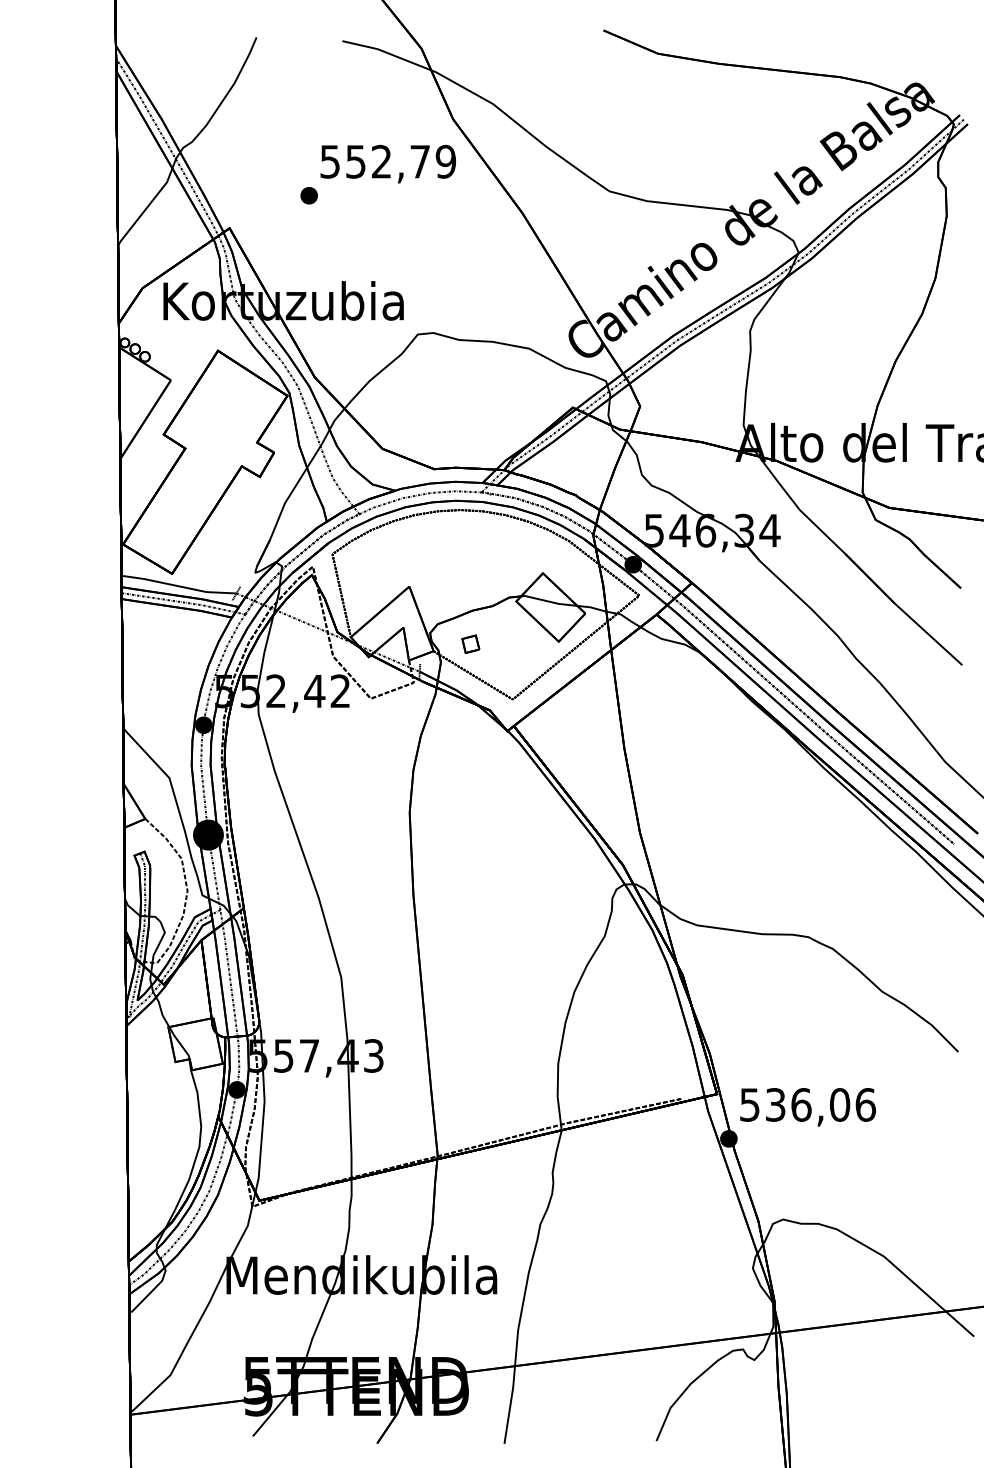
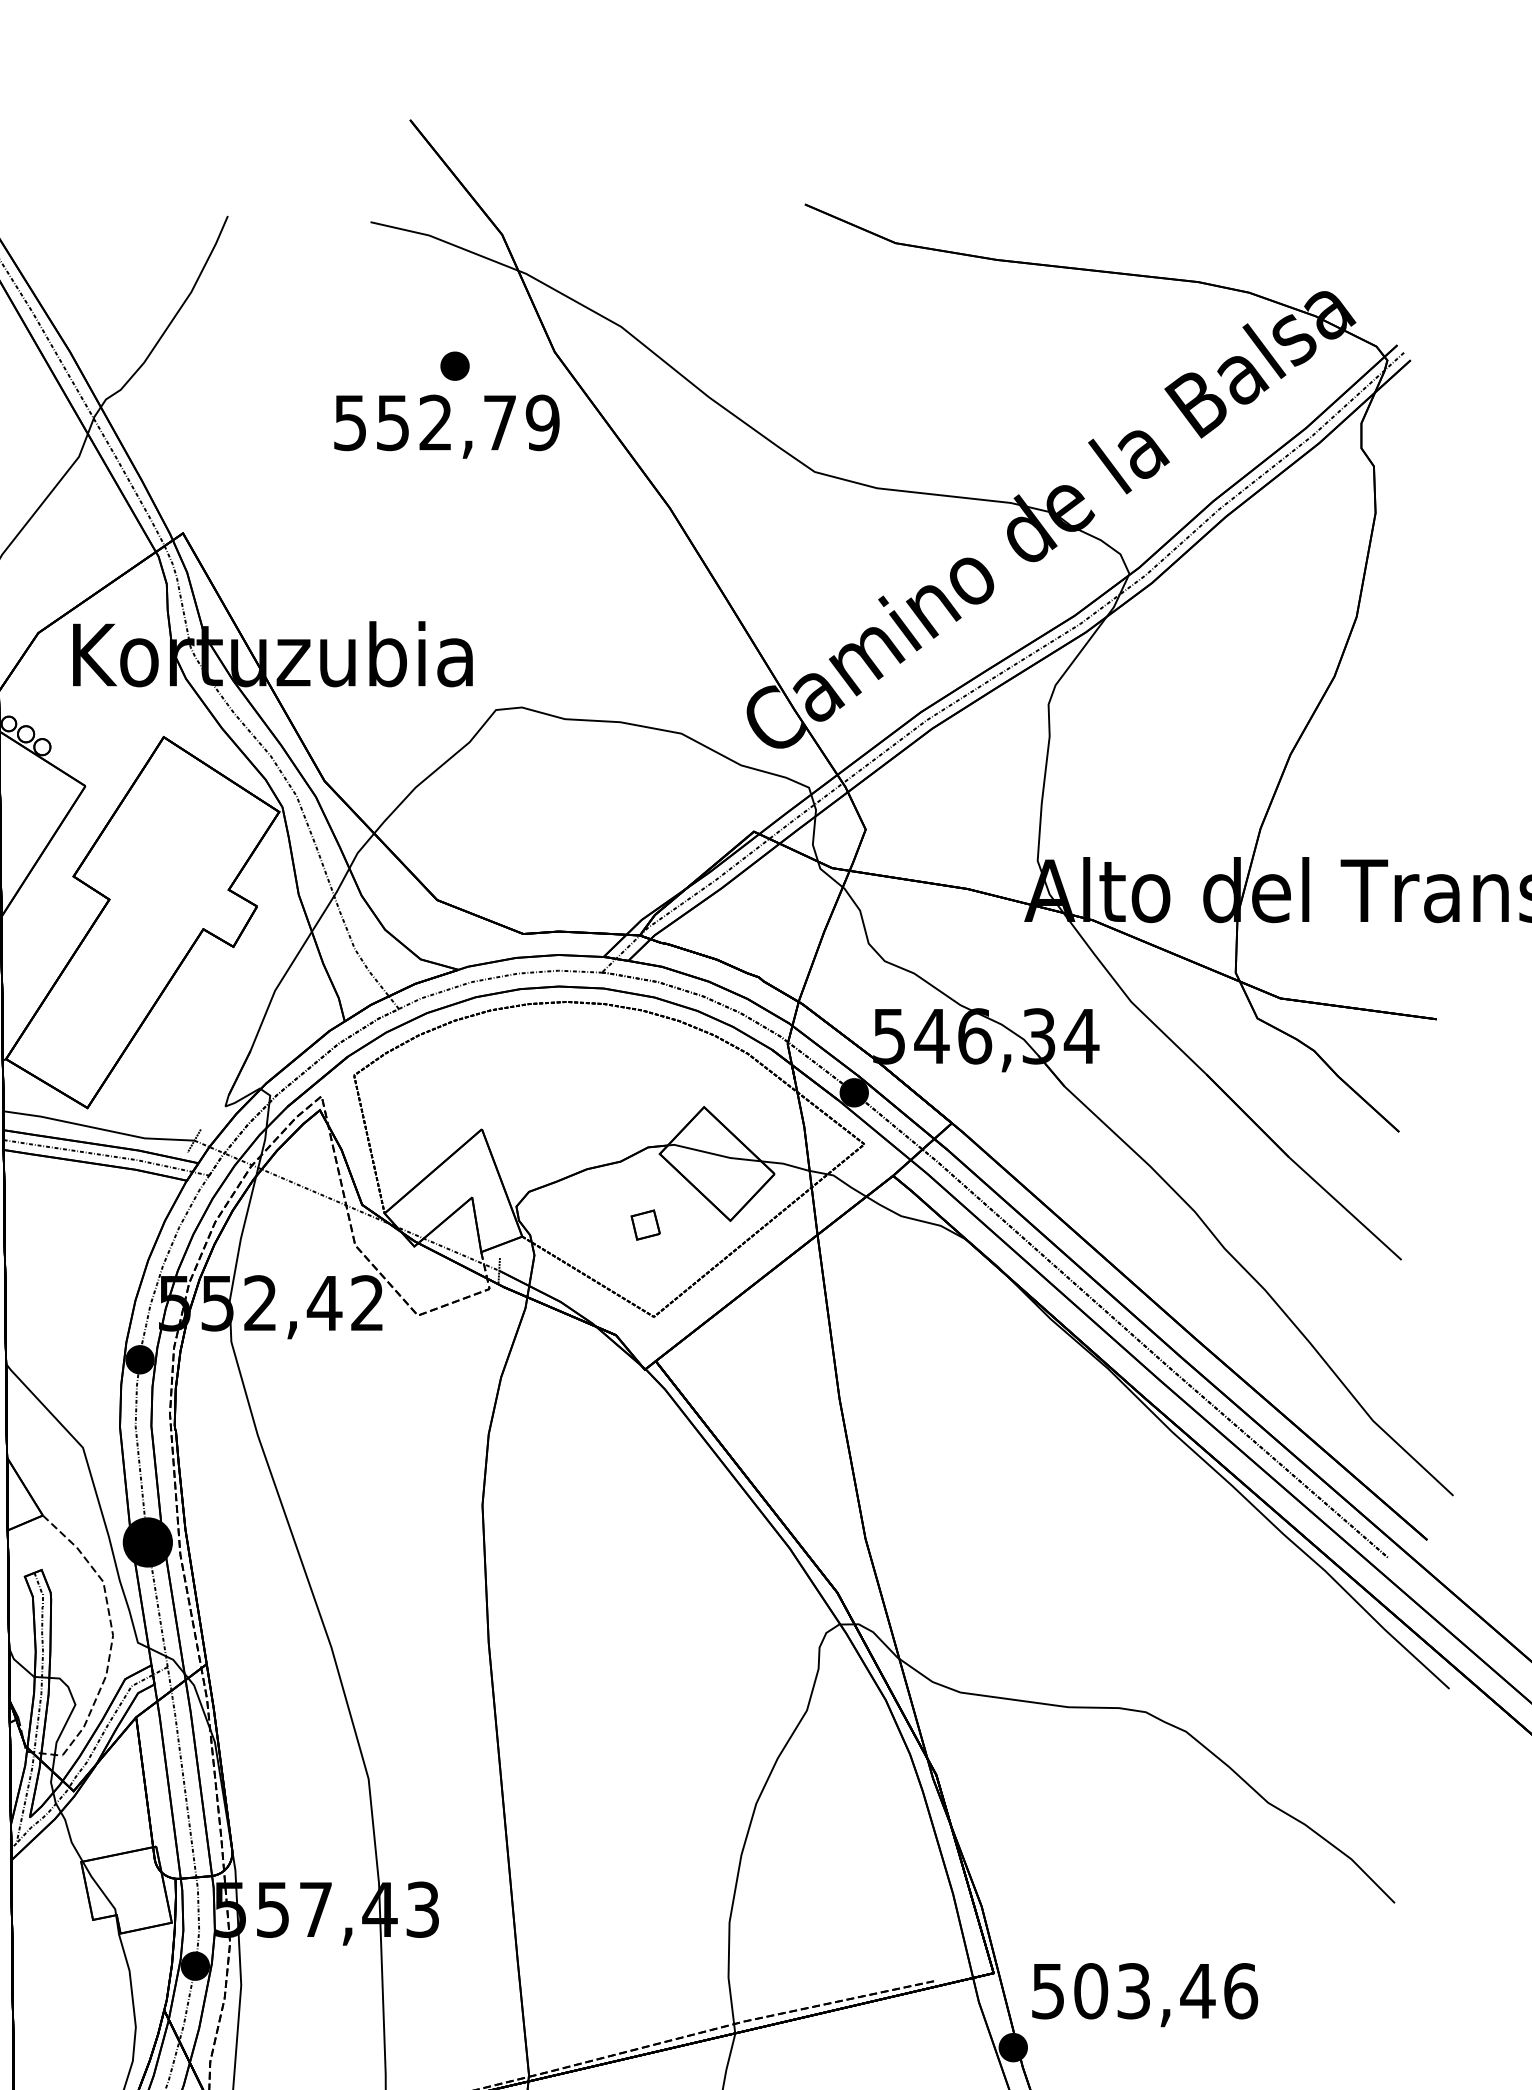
part: (308, 195) -> (453, 365), moved
part: (470, 644) -> (645, 1225), moved
text: (807, 1104) -> (1144, 1990), 536,06 -> 503,46

